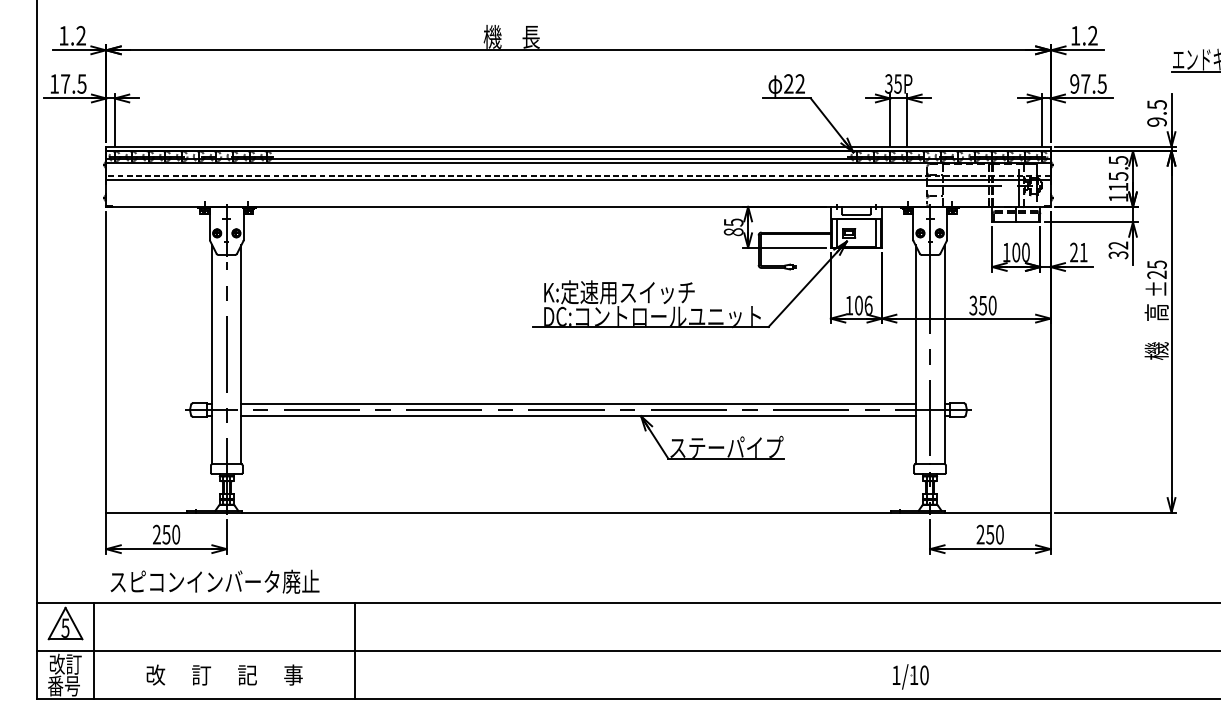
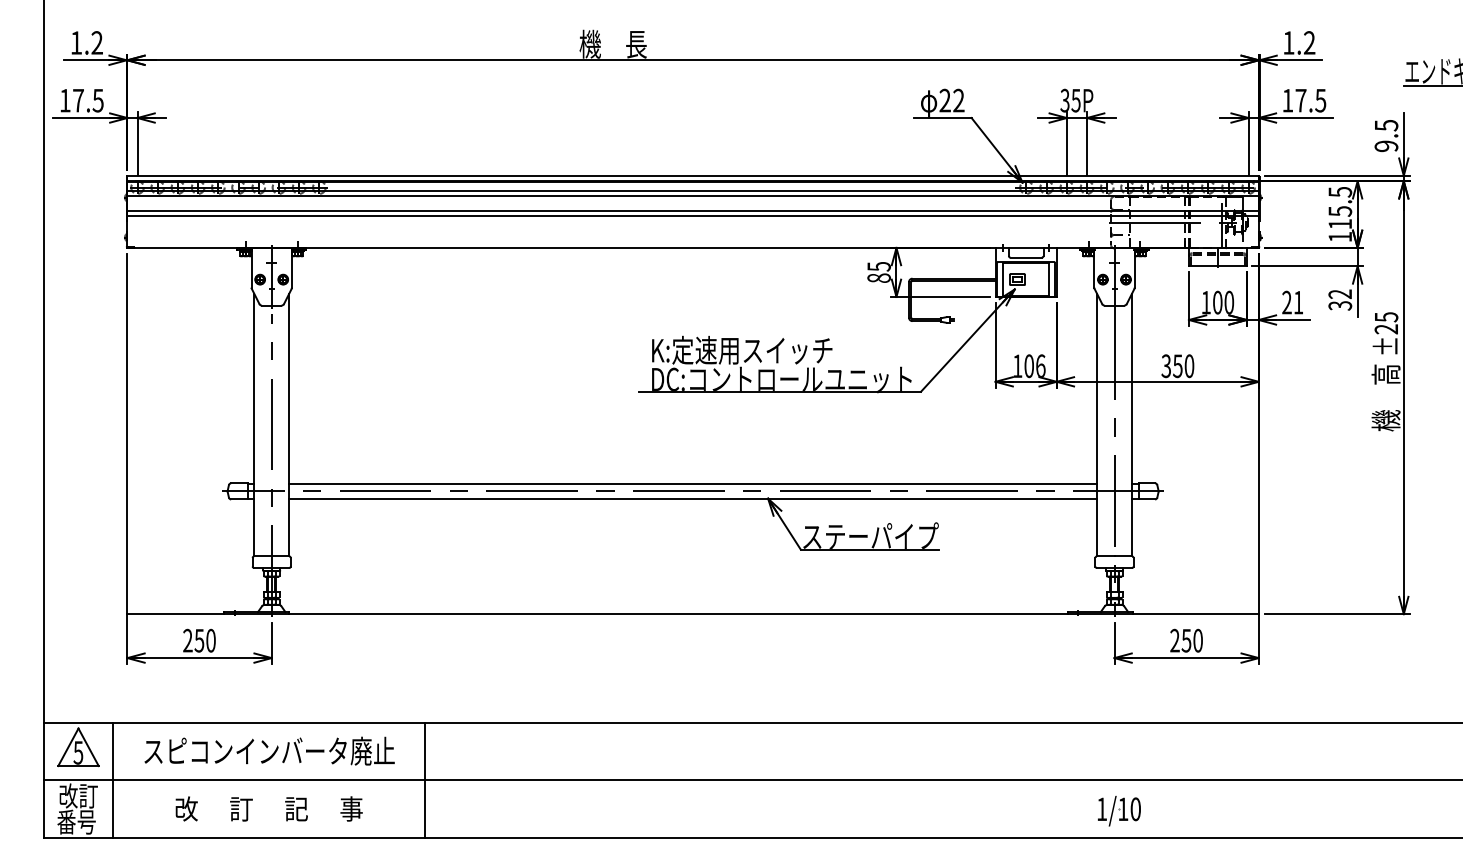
text: (1074, 83) -> (1287, 100), 97.5 -> 17.5
line: (578, 175) -> (693, 210), dashed -> solid
text: (214, 581) -> (269, 750), moved
part: (910, 677) -> (1119, 811), moved

